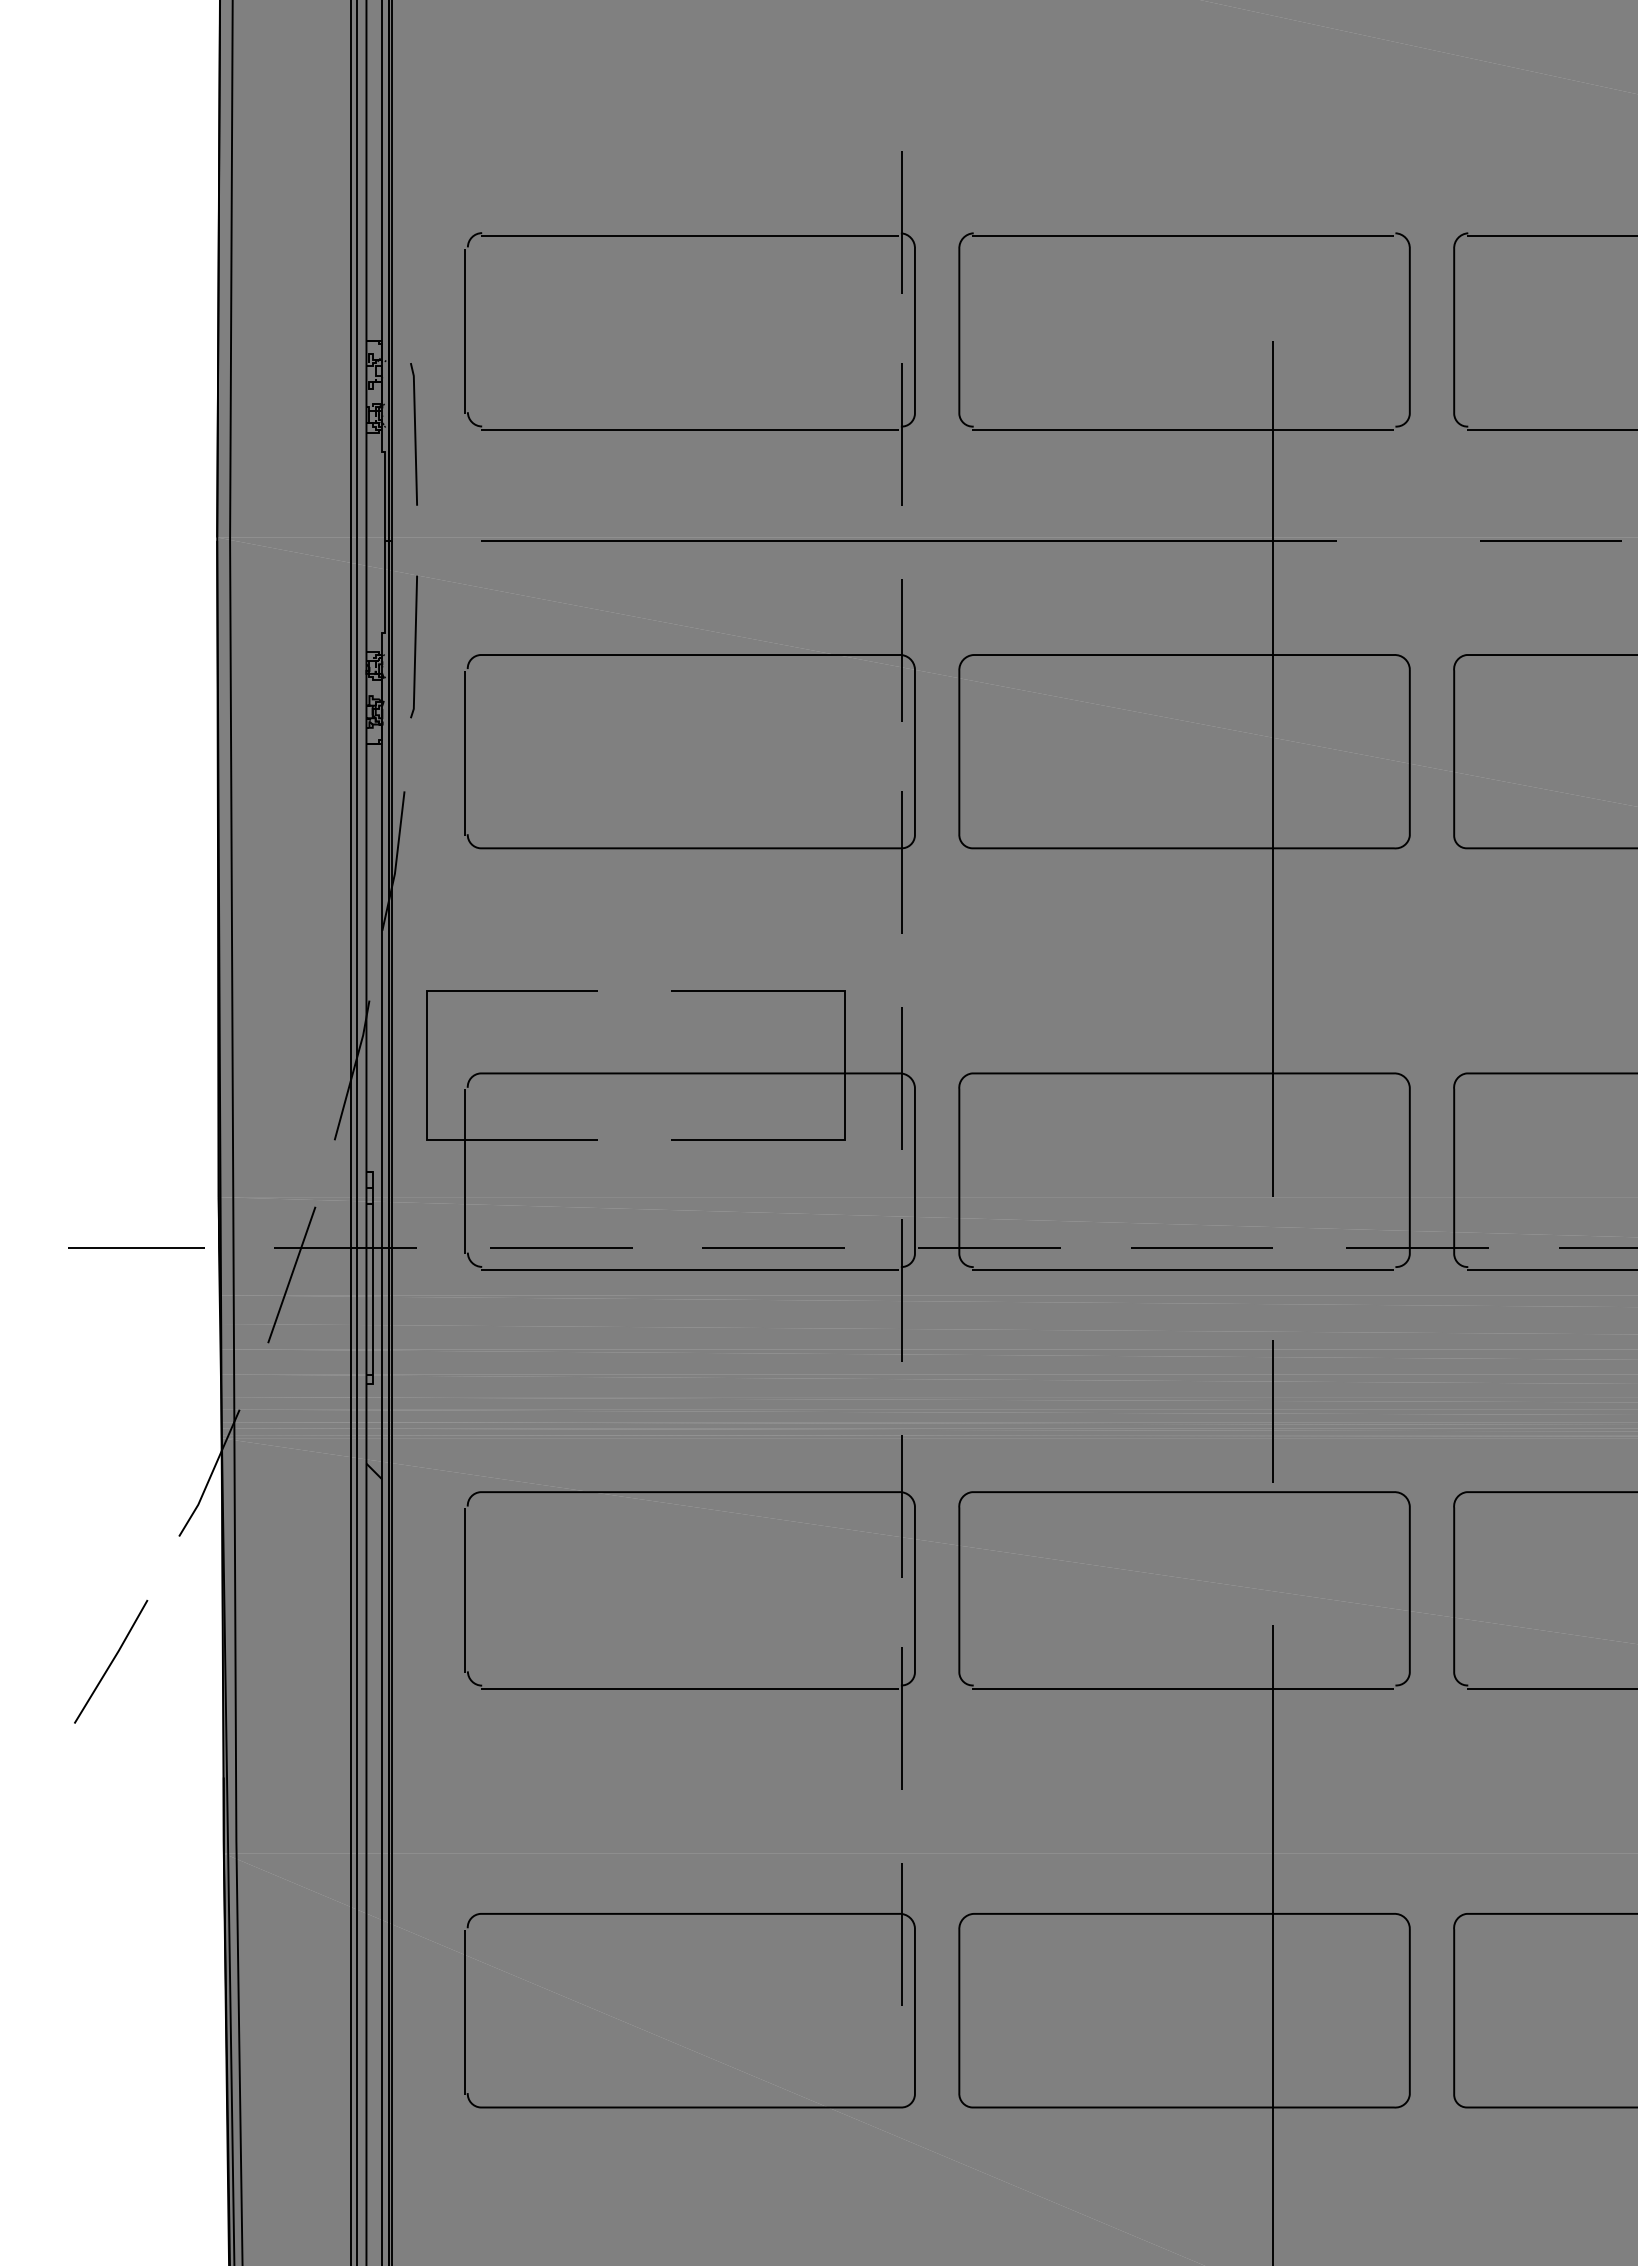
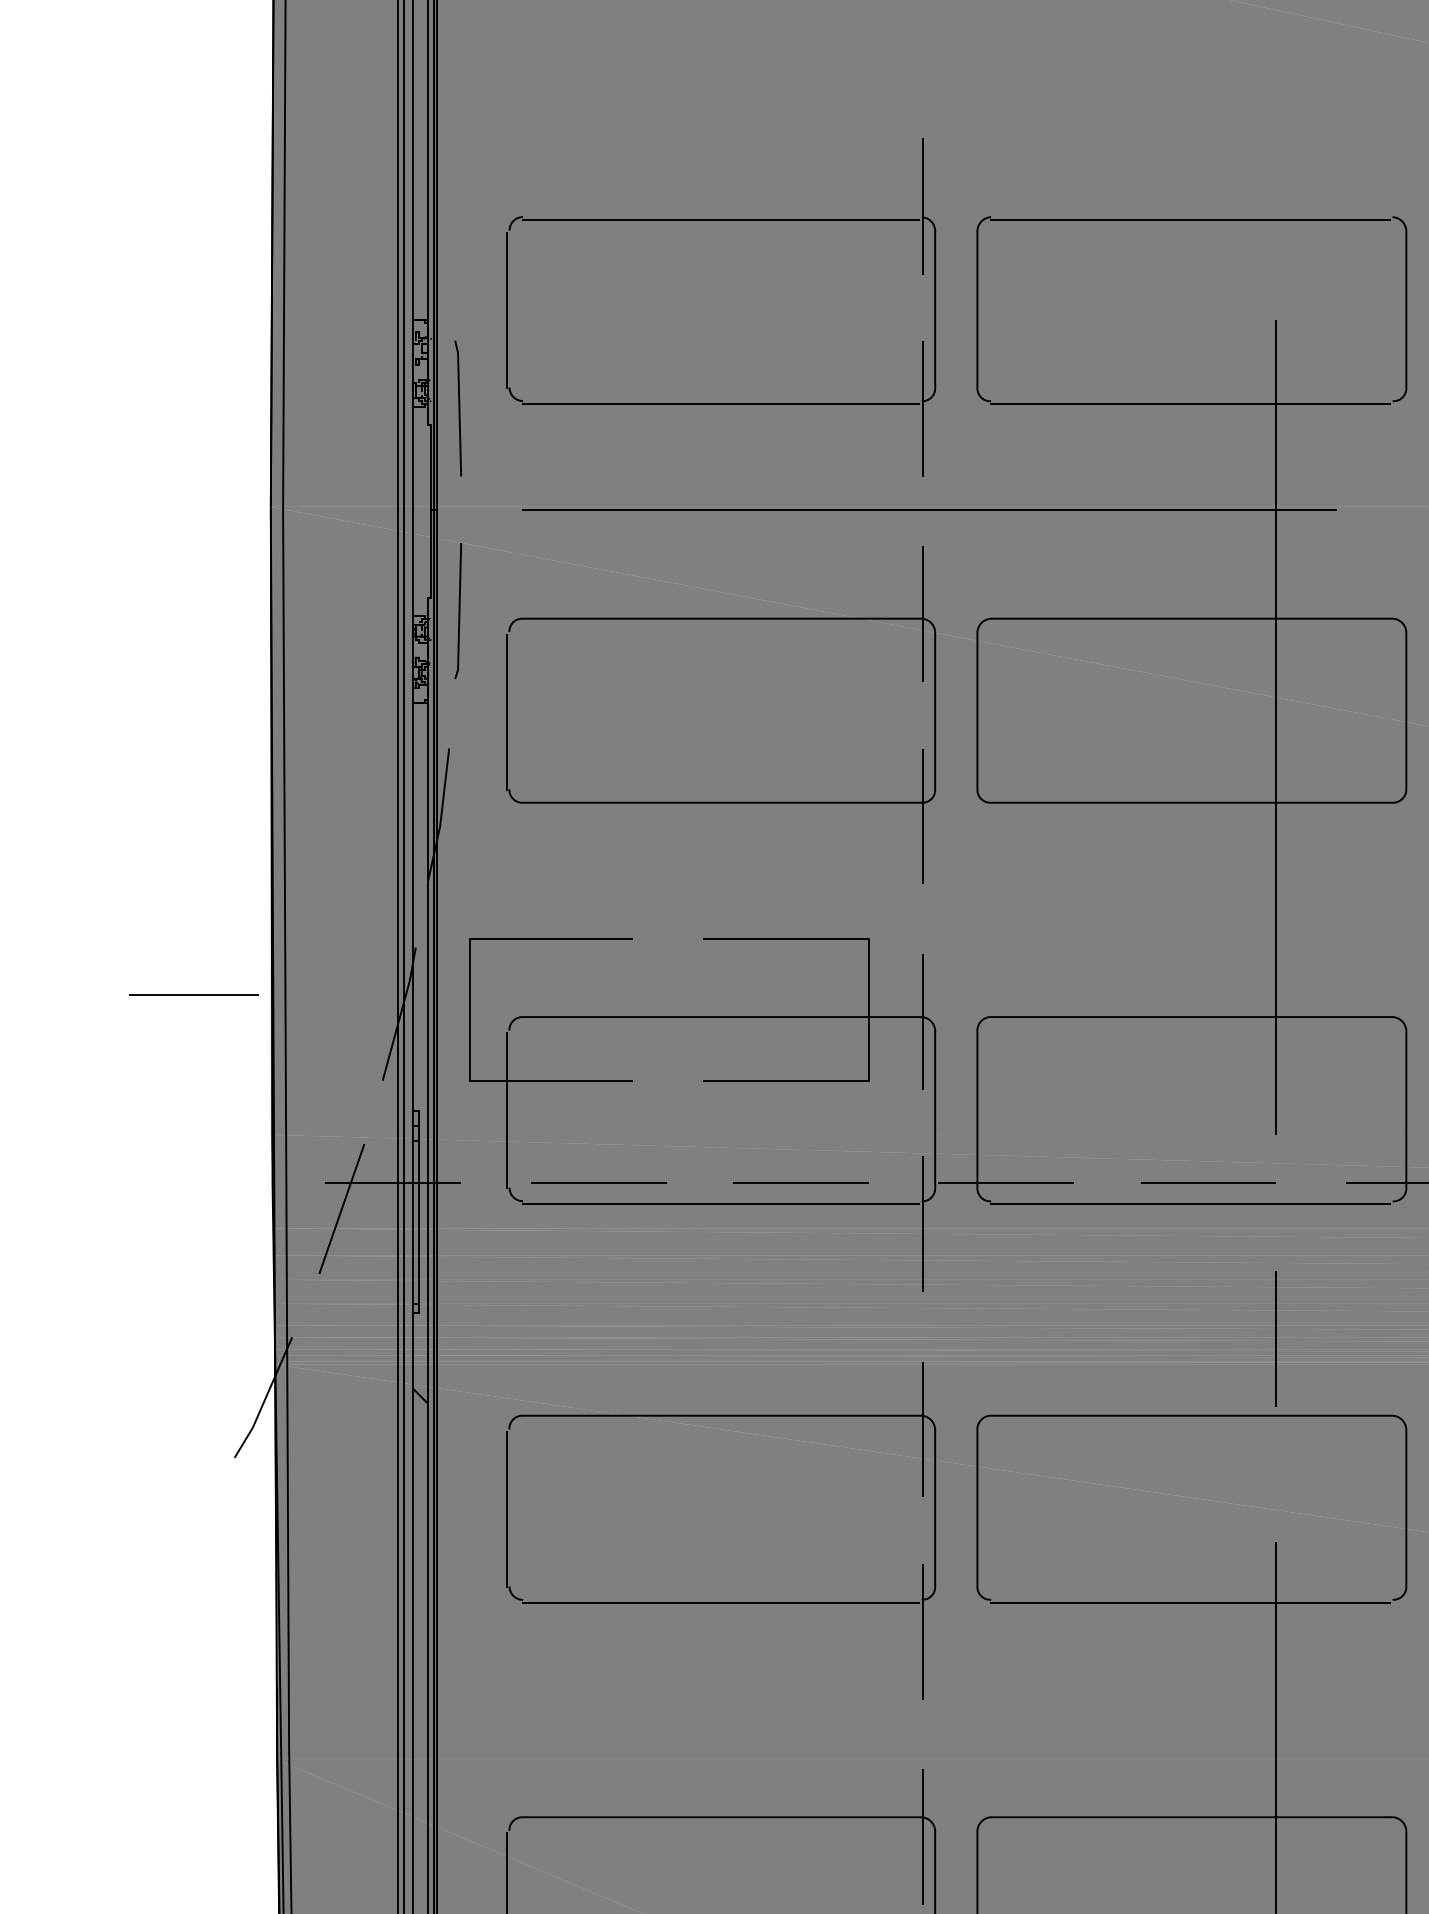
line: (136, 1247) -> (193, 994), moved
line: (111, 1661) -> (170, 1576), removed

